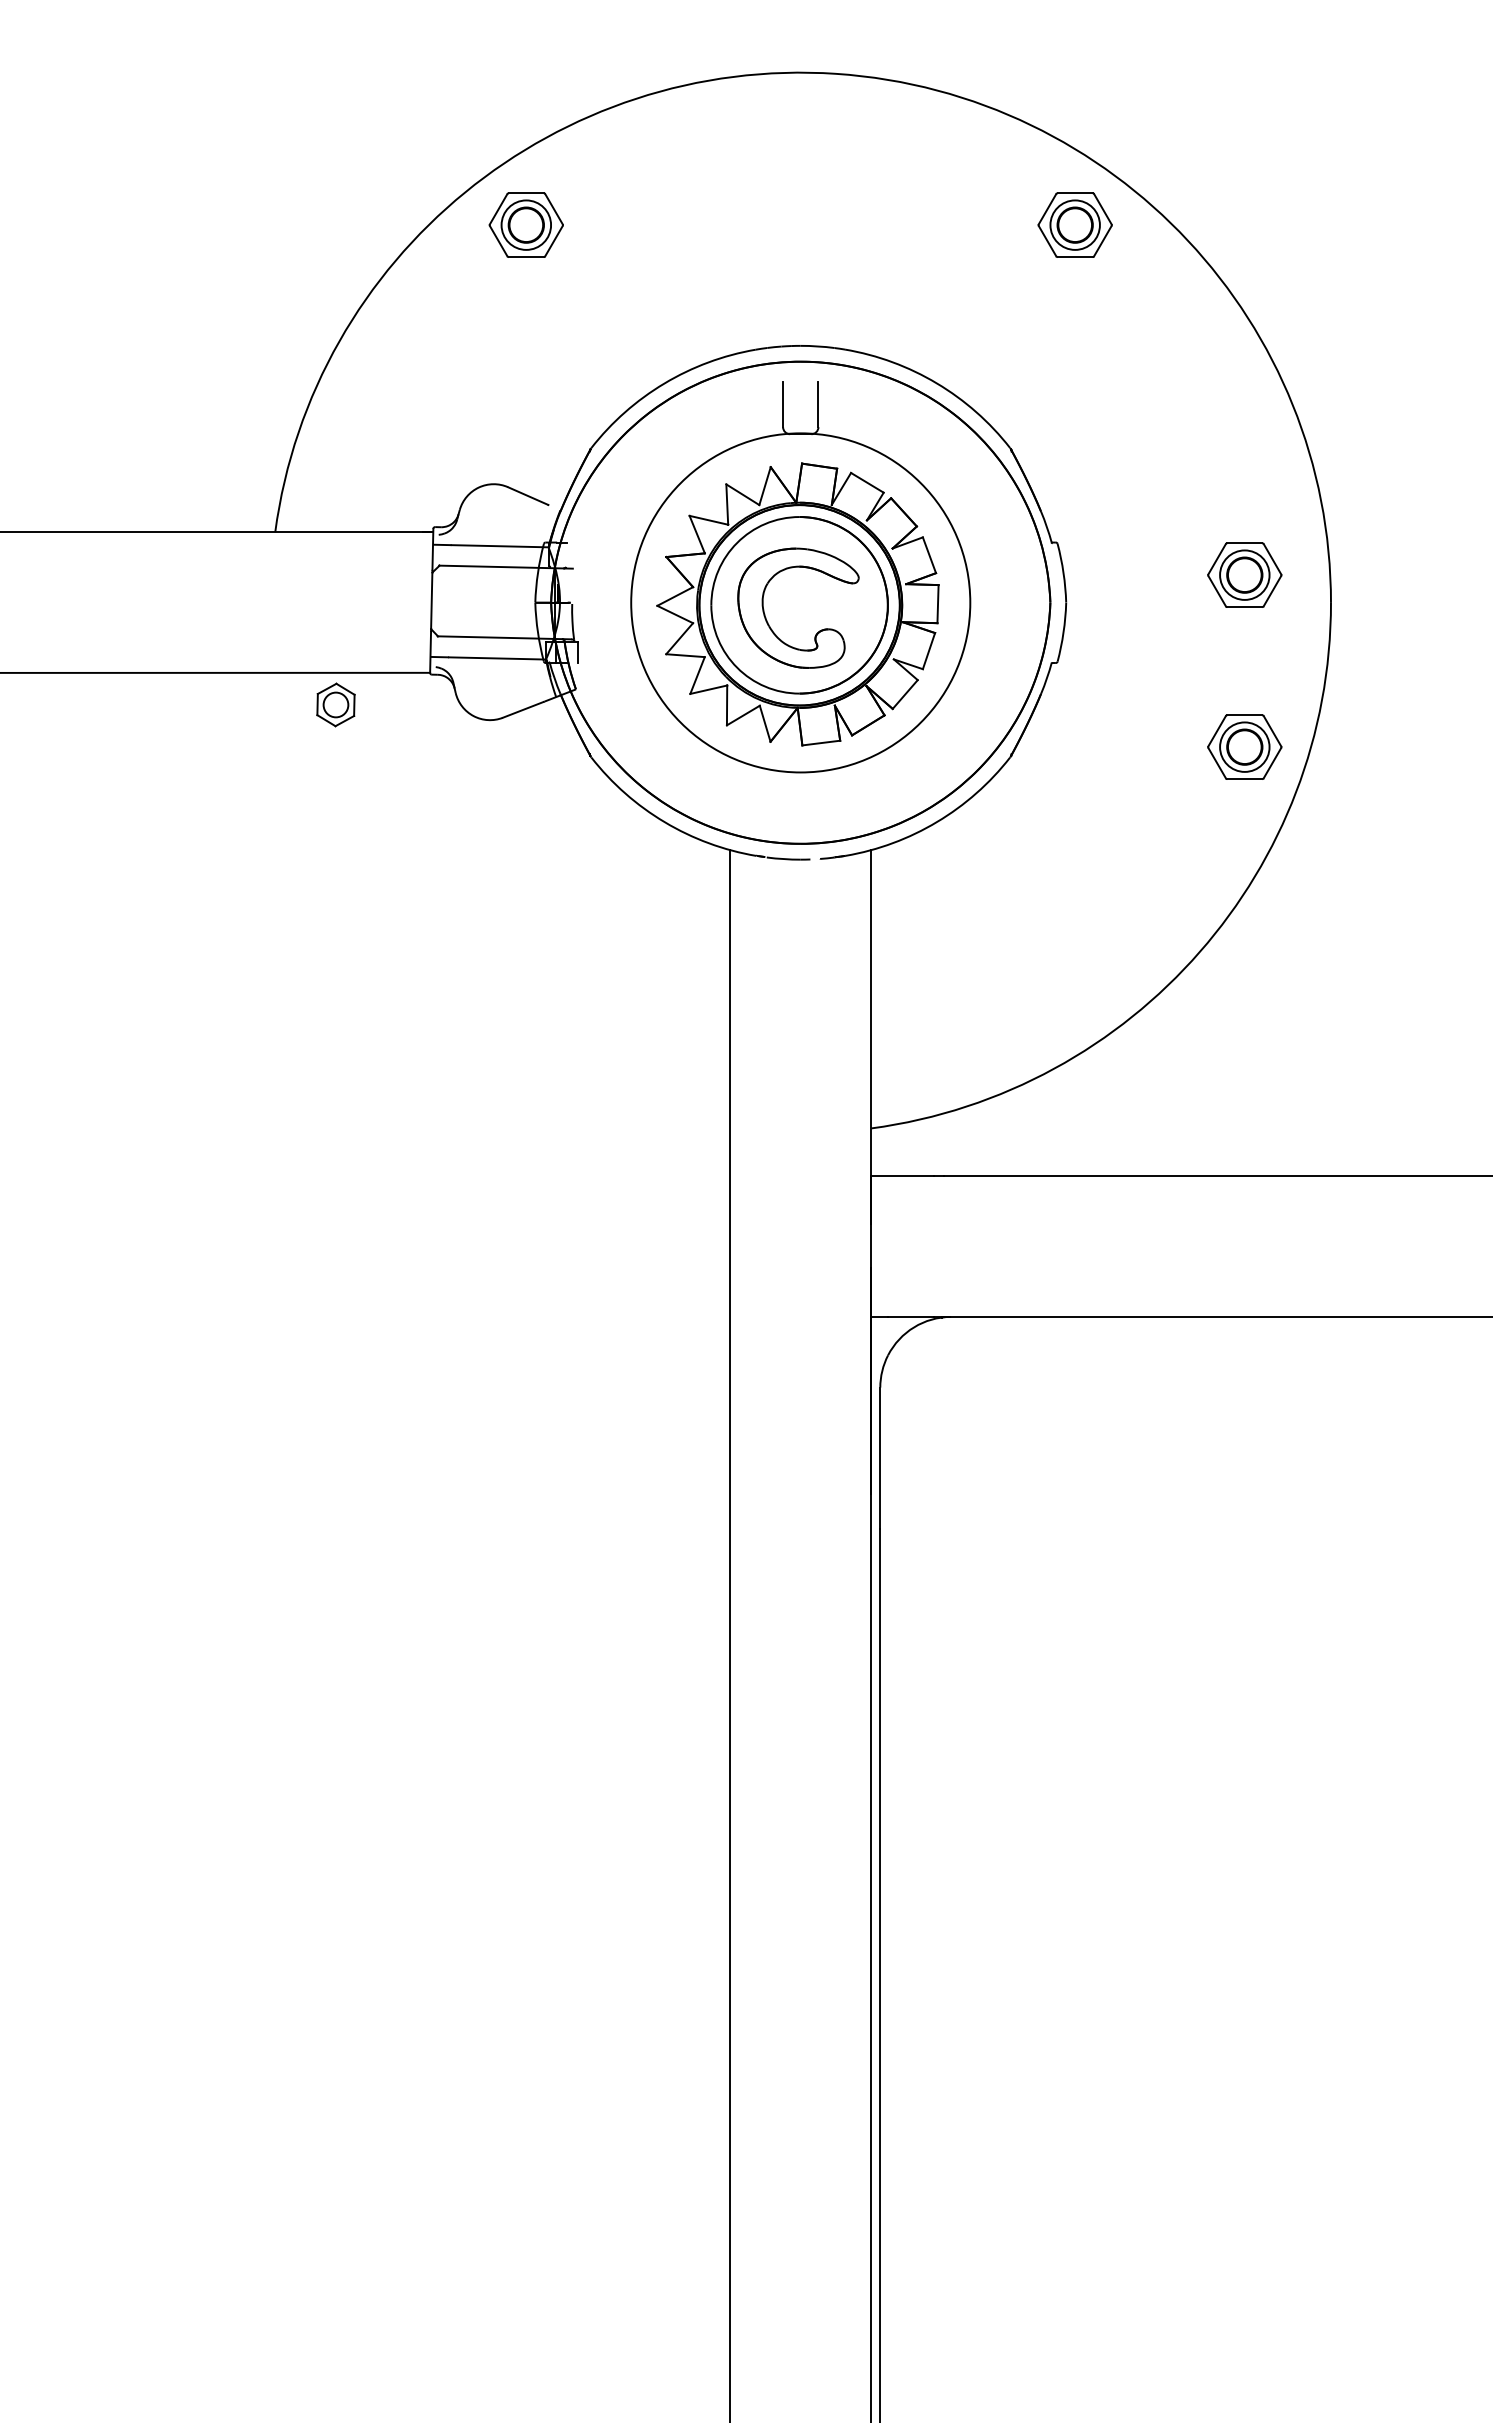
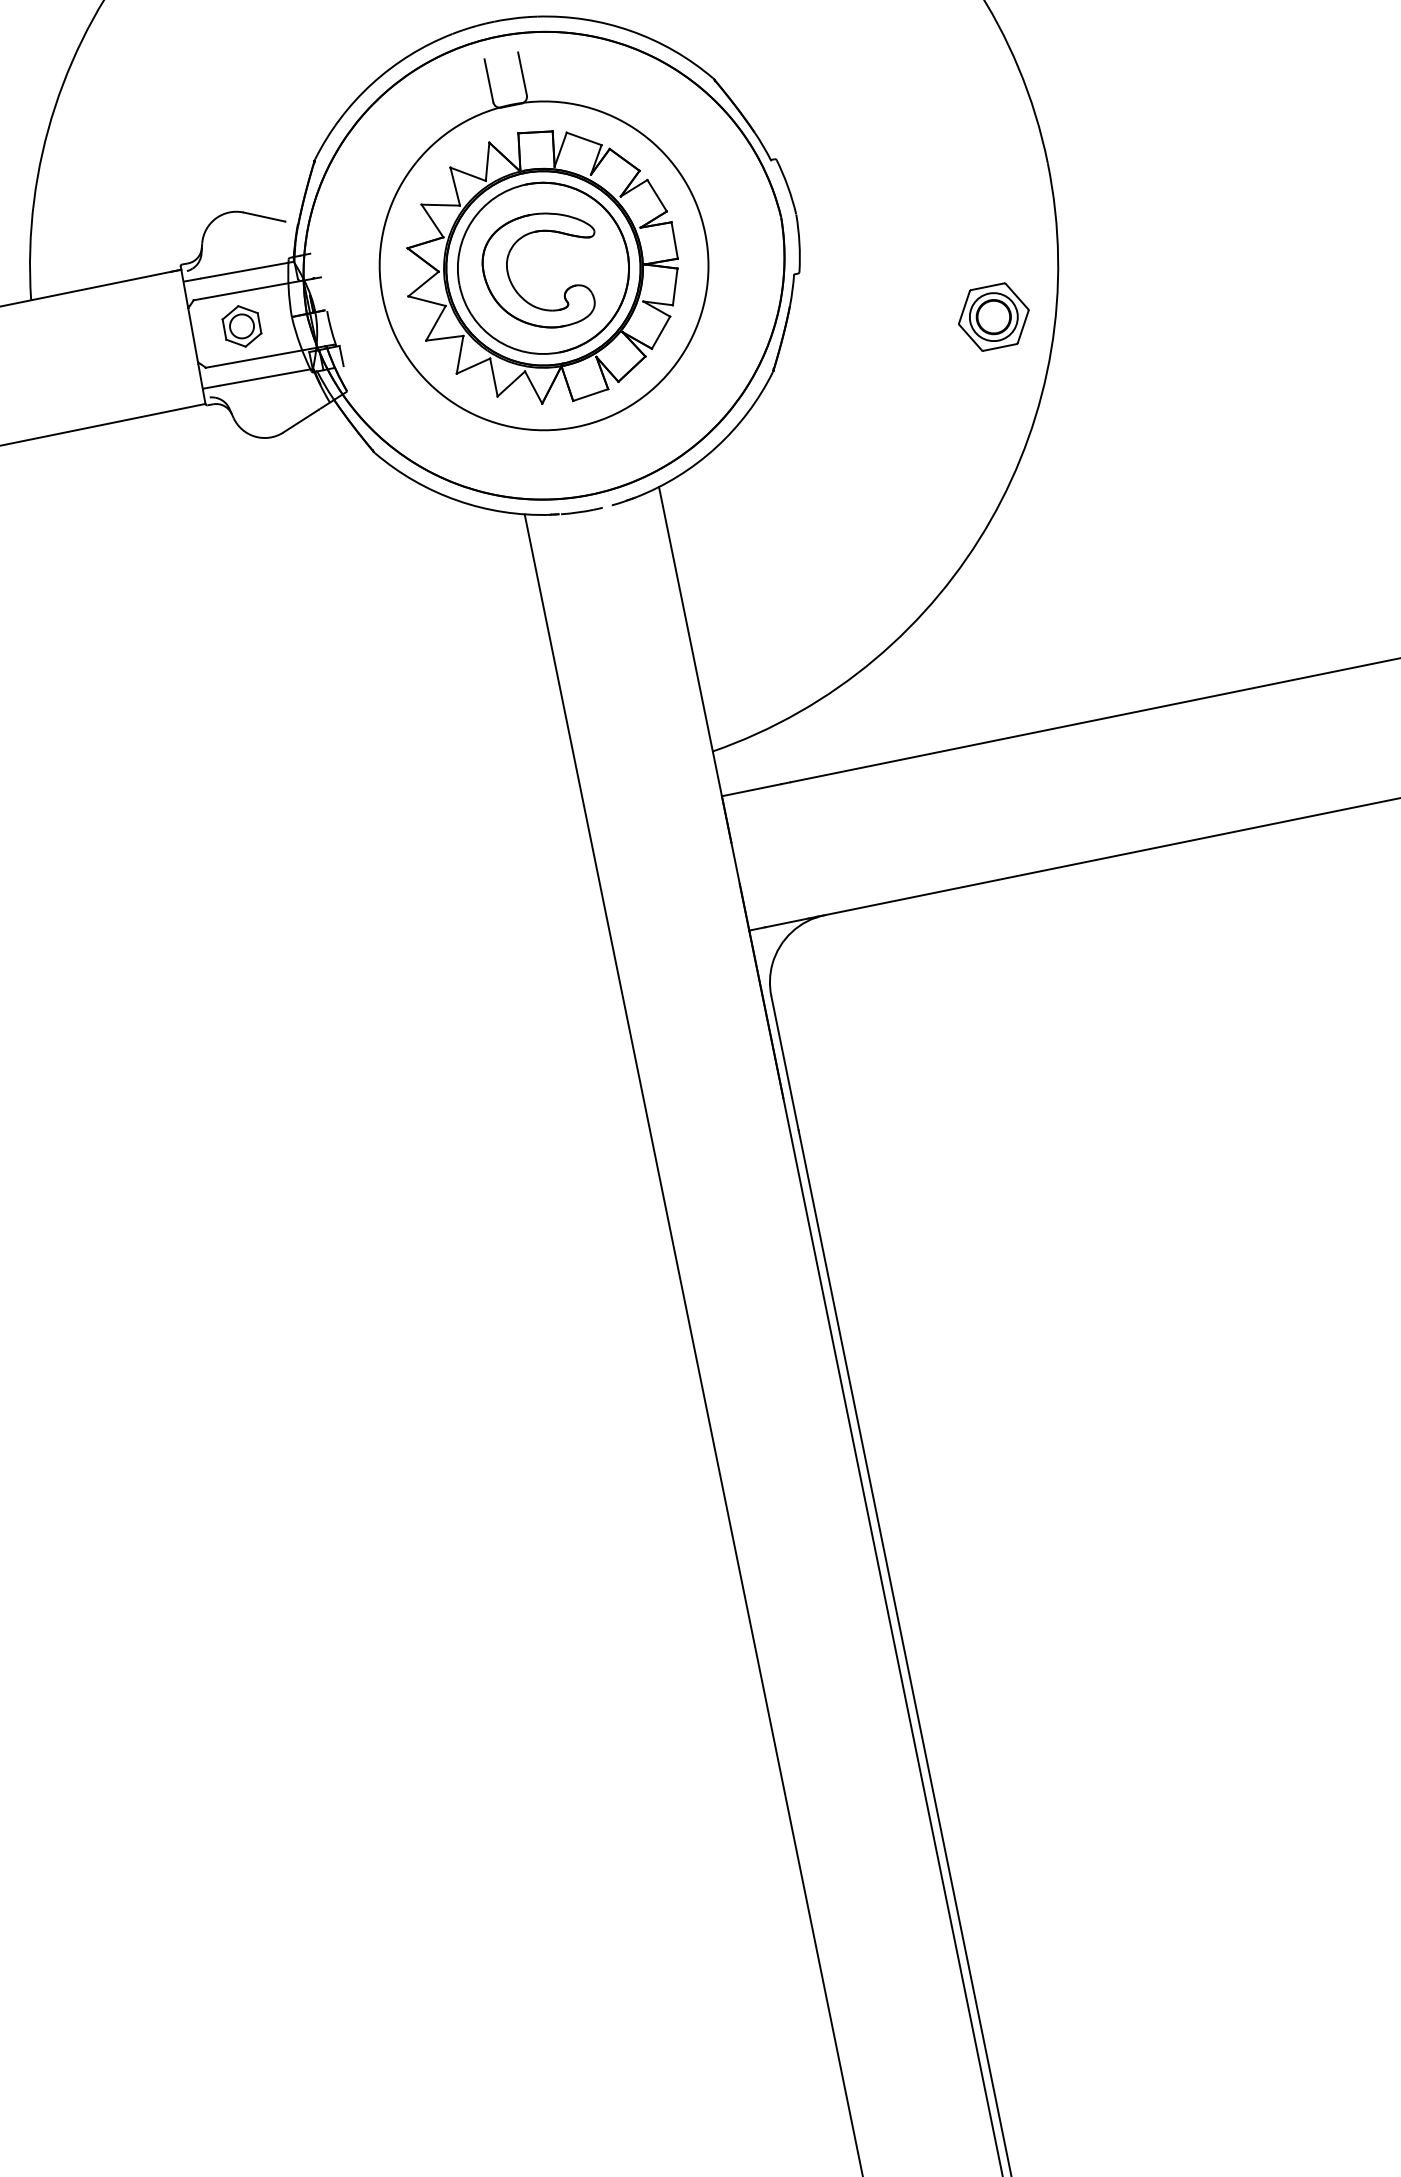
part: (1244, 574) -> (960, 153), removed
part: (335, 704) -> (241, 326), moved

